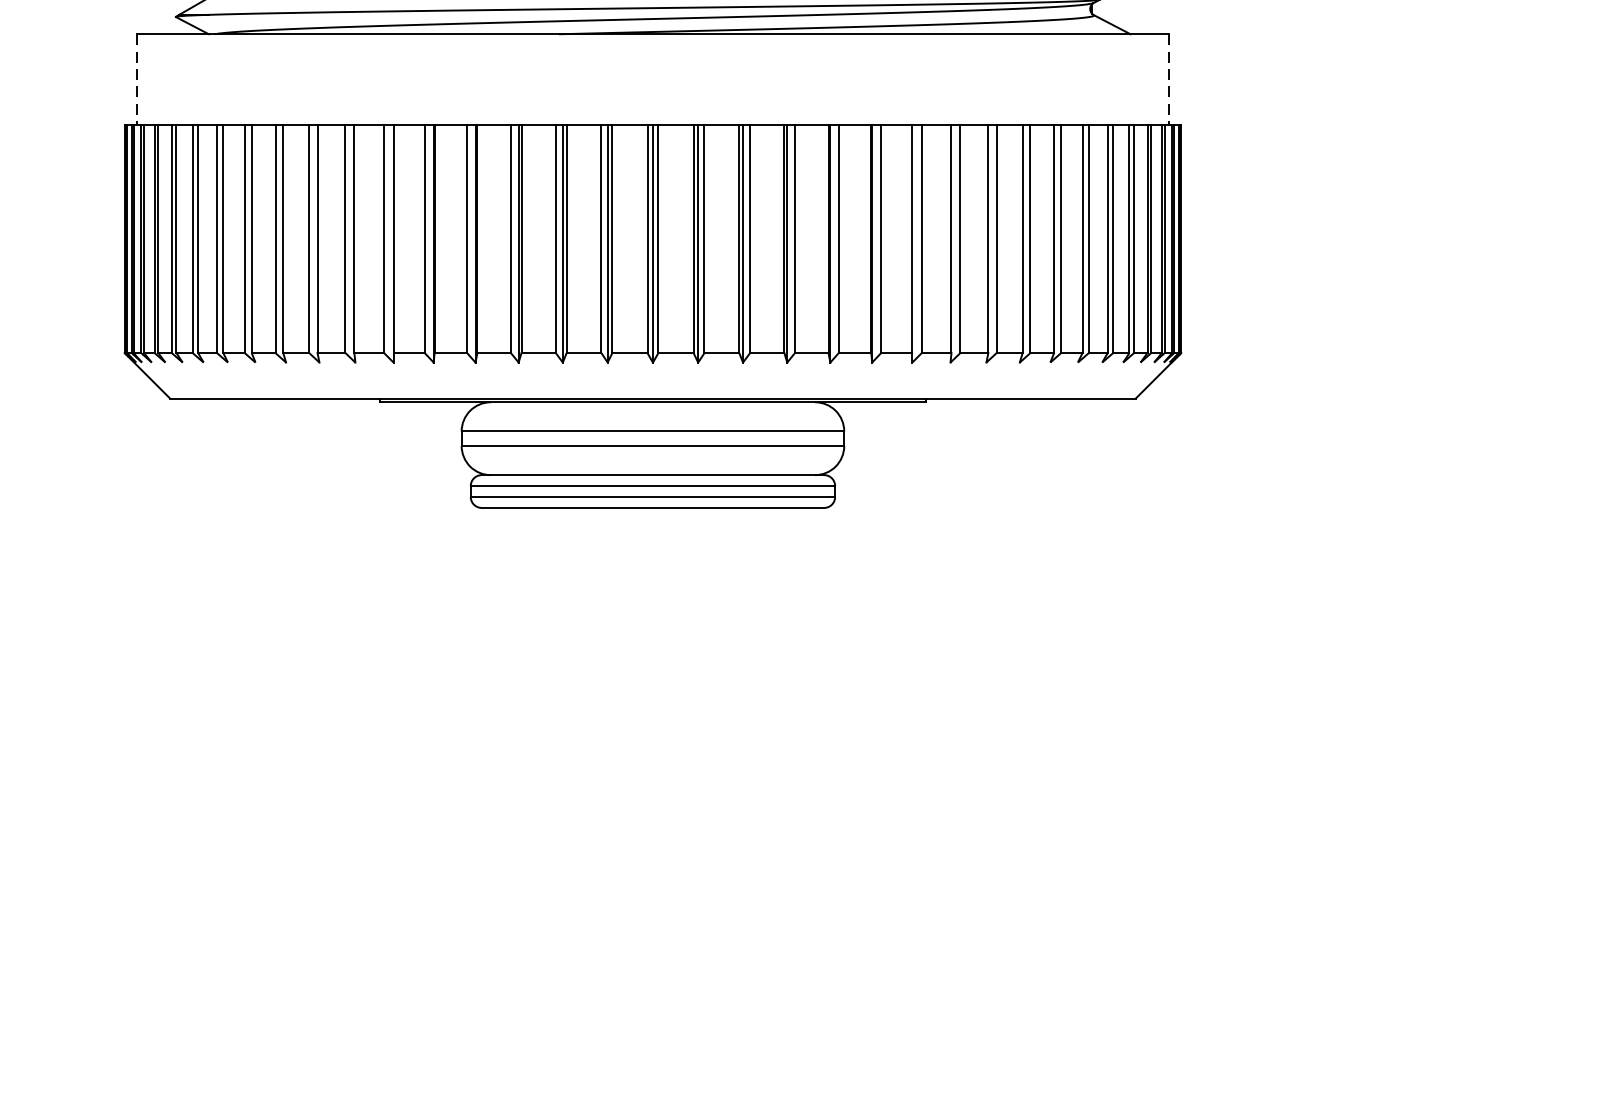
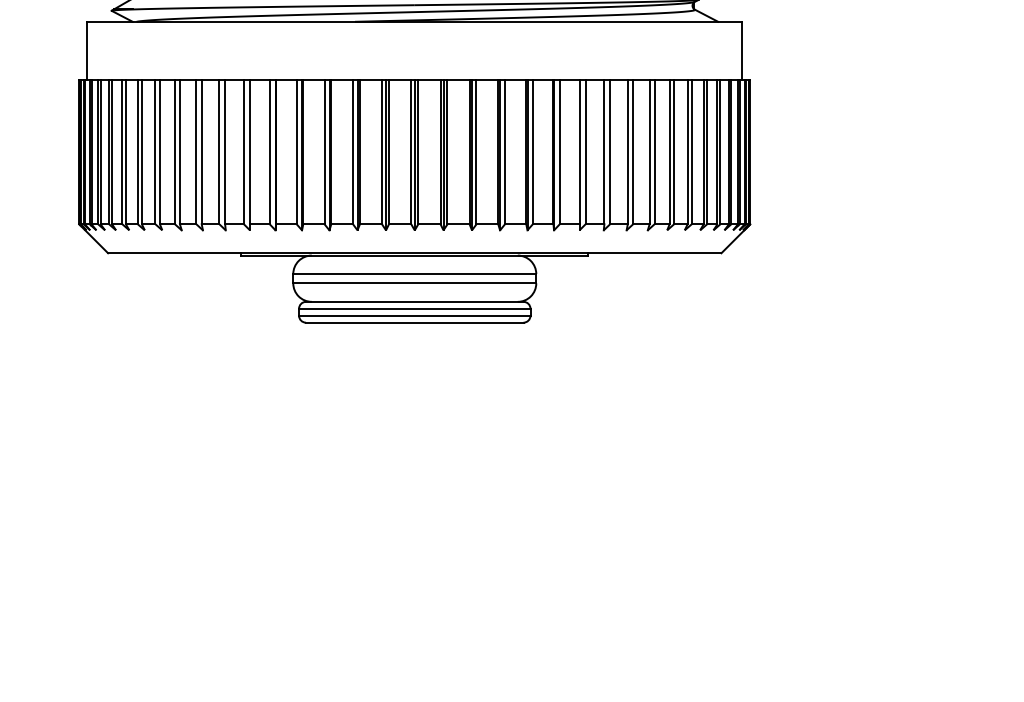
line: (137, 79) -> (87, 50), dashed -> solid
line: (1168, 79) -> (742, 50), dashed -> solid

